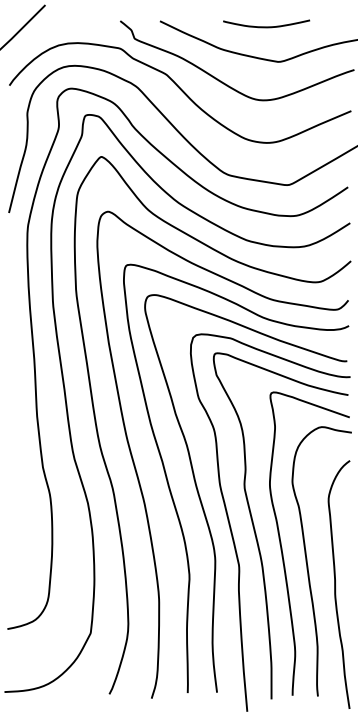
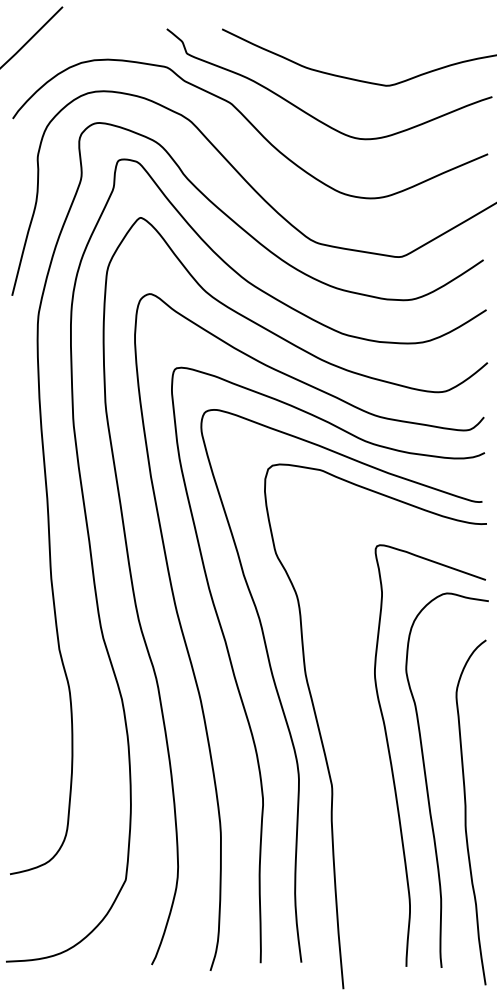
curve: (266, 26) -> (369, 36), removed
curve: (255, 532) -> (355, 739), removed

